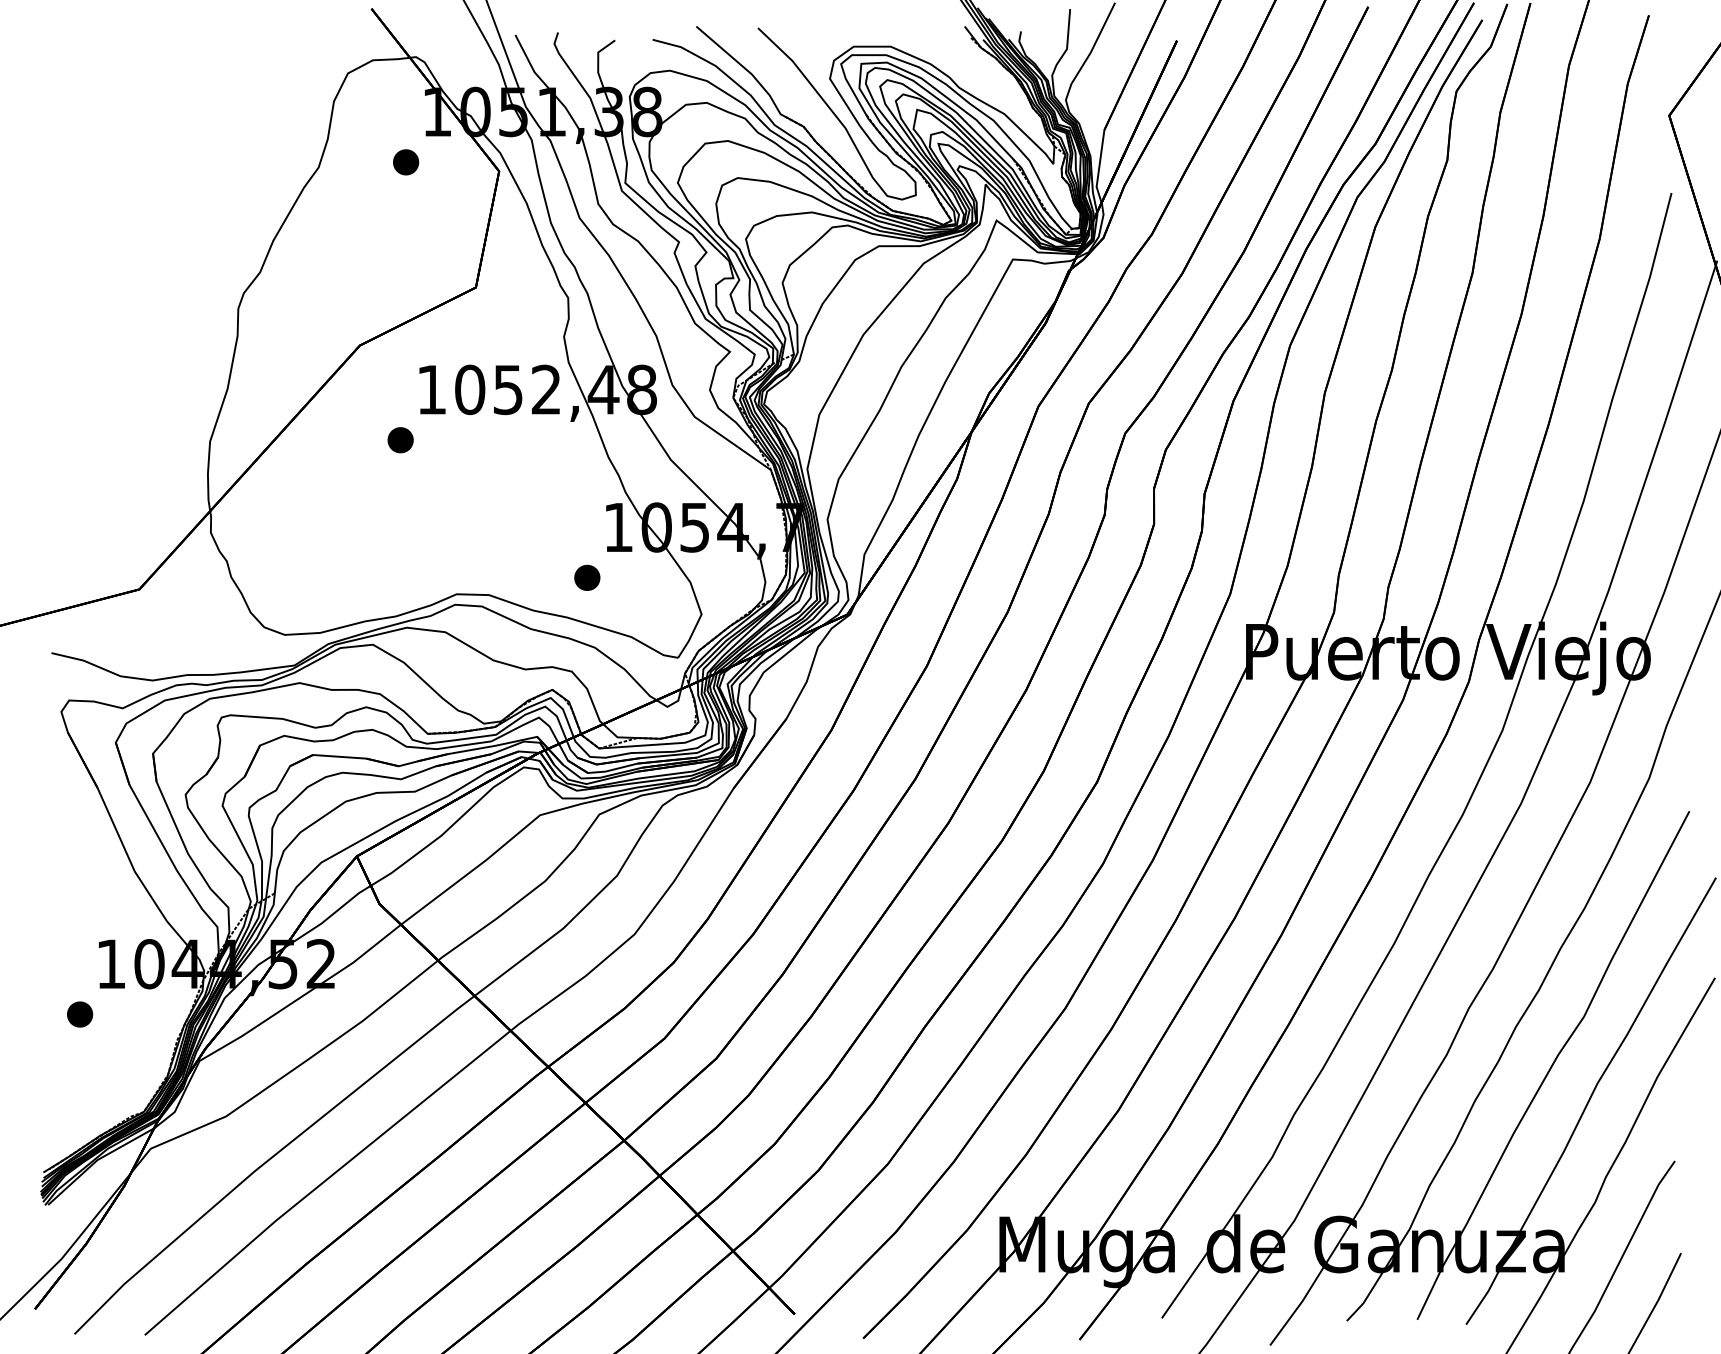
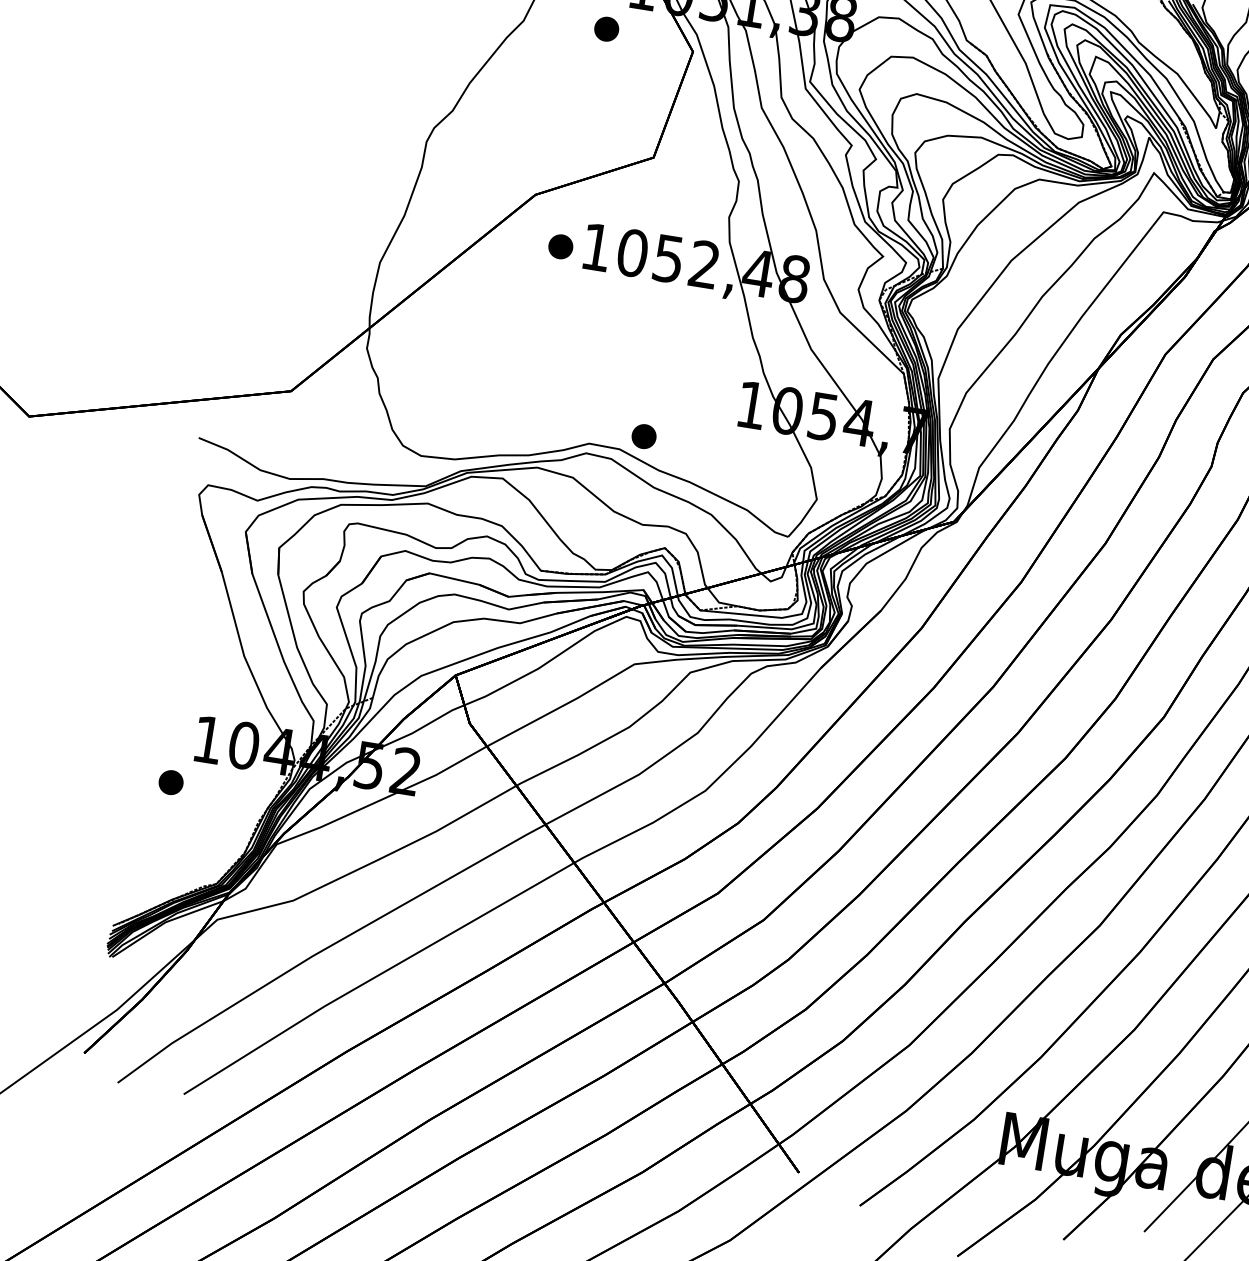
part: (400, 440) -> (560, 247), moved
part: (587, 577) -> (644, 436), moved

